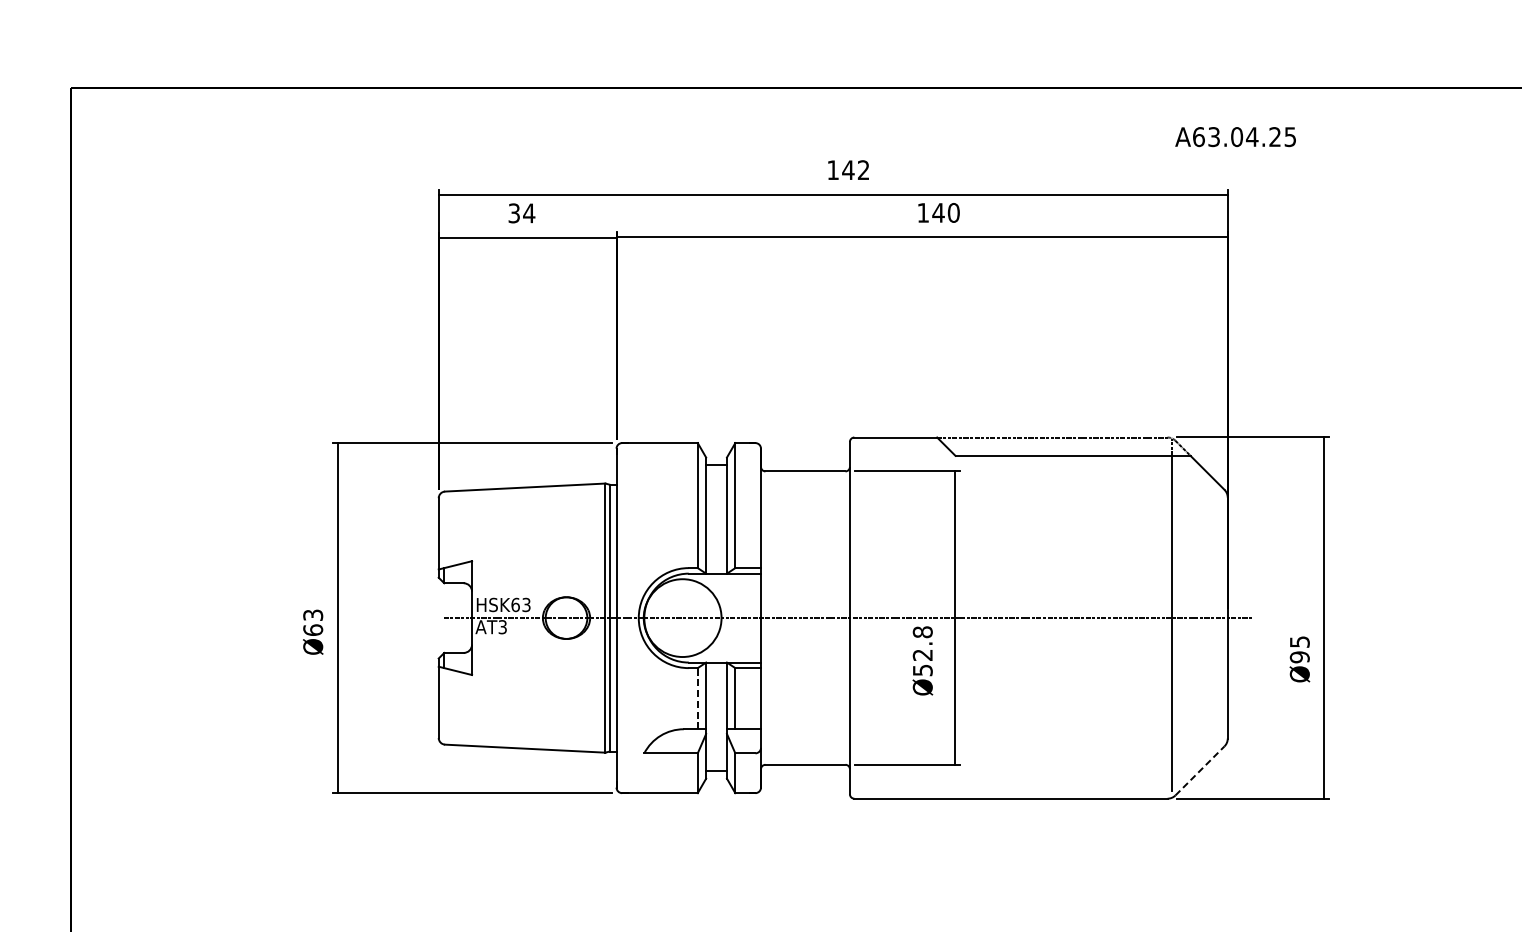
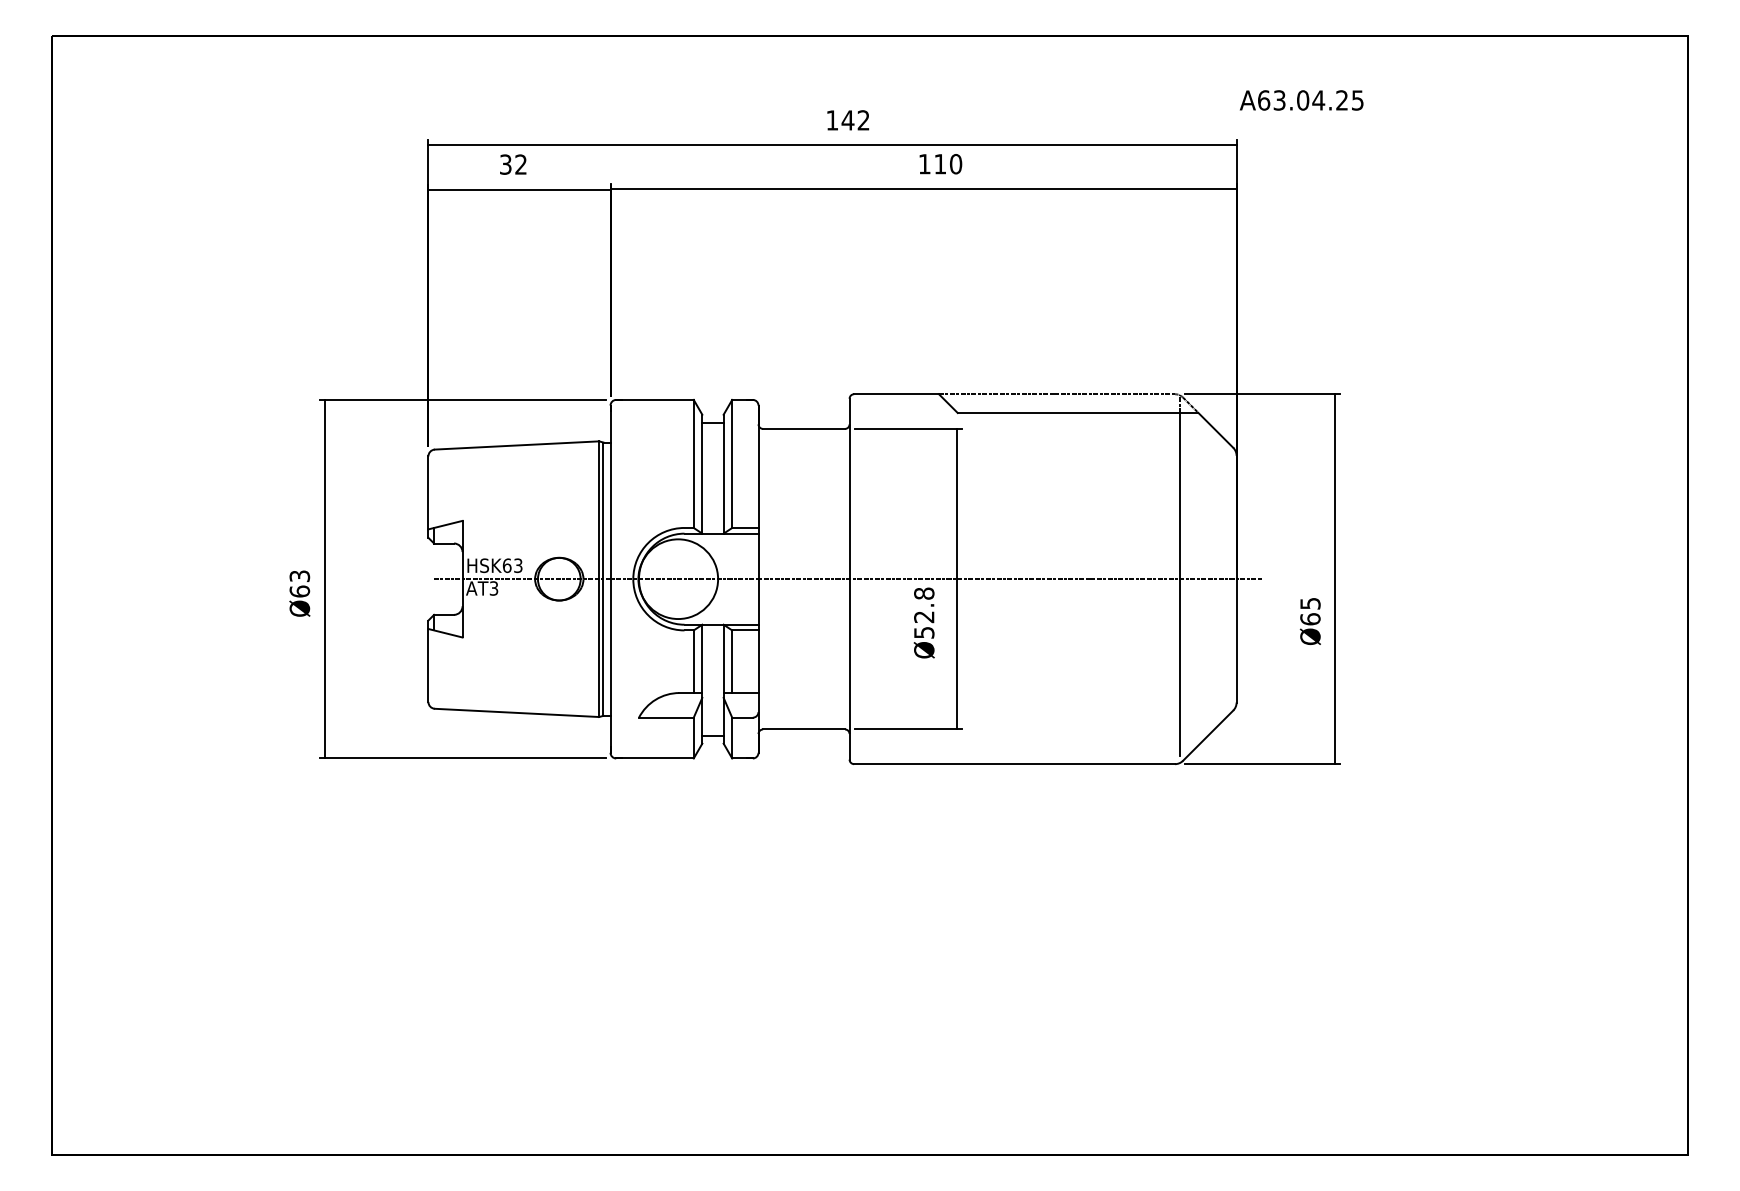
text: (1235, 137) -> (1301, 100), moved
text: (528, 213) -> (520, 164), 34 -> 32
text: (937, 213) -> (939, 164), 140 -> 110
text: (1299, 657) -> (1310, 619), Ø95 -> Ø65
line: (697, 698) -> (693, 661), dashed -> solid
line: (1200, 770) -> (1208, 735), dashed -> solid

